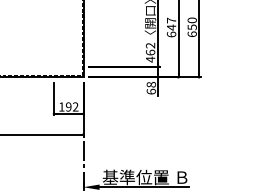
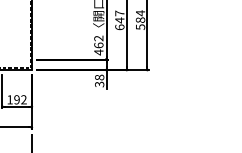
text: (191, 27) -> (139, 20), 650 -> 584
text: (150, 91) -> (98, 84), 68 -> 38

